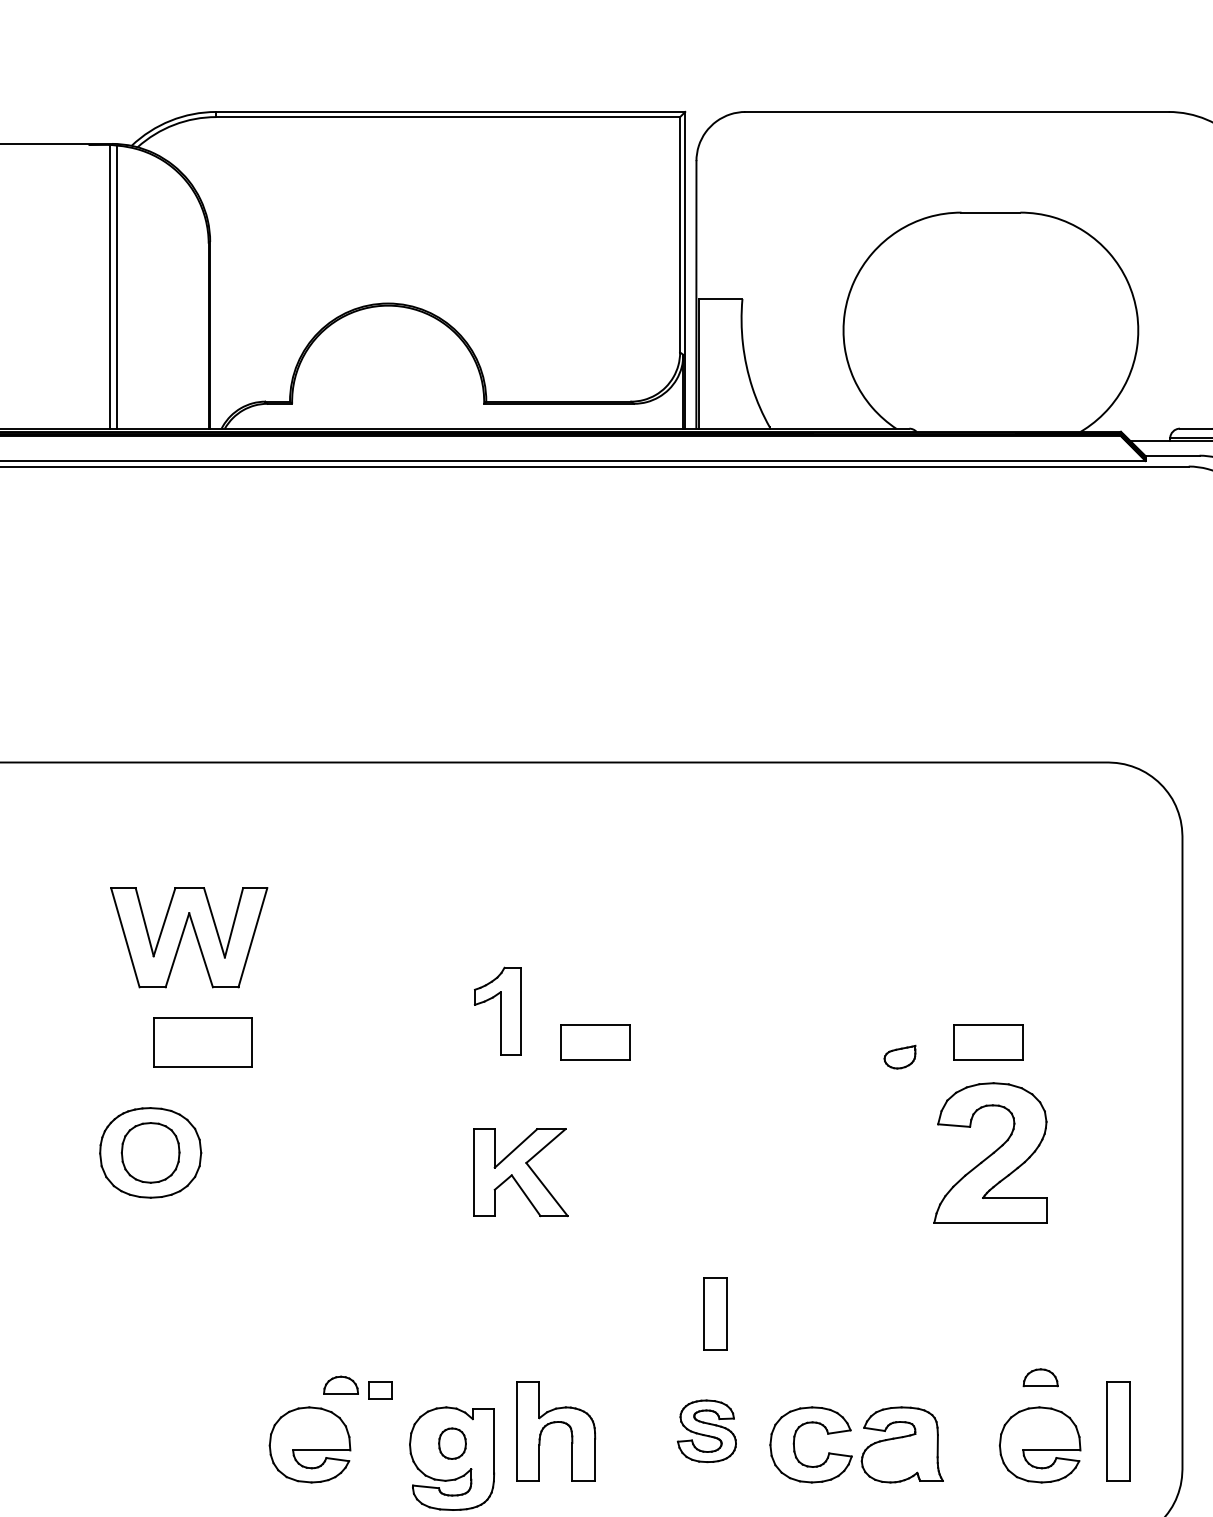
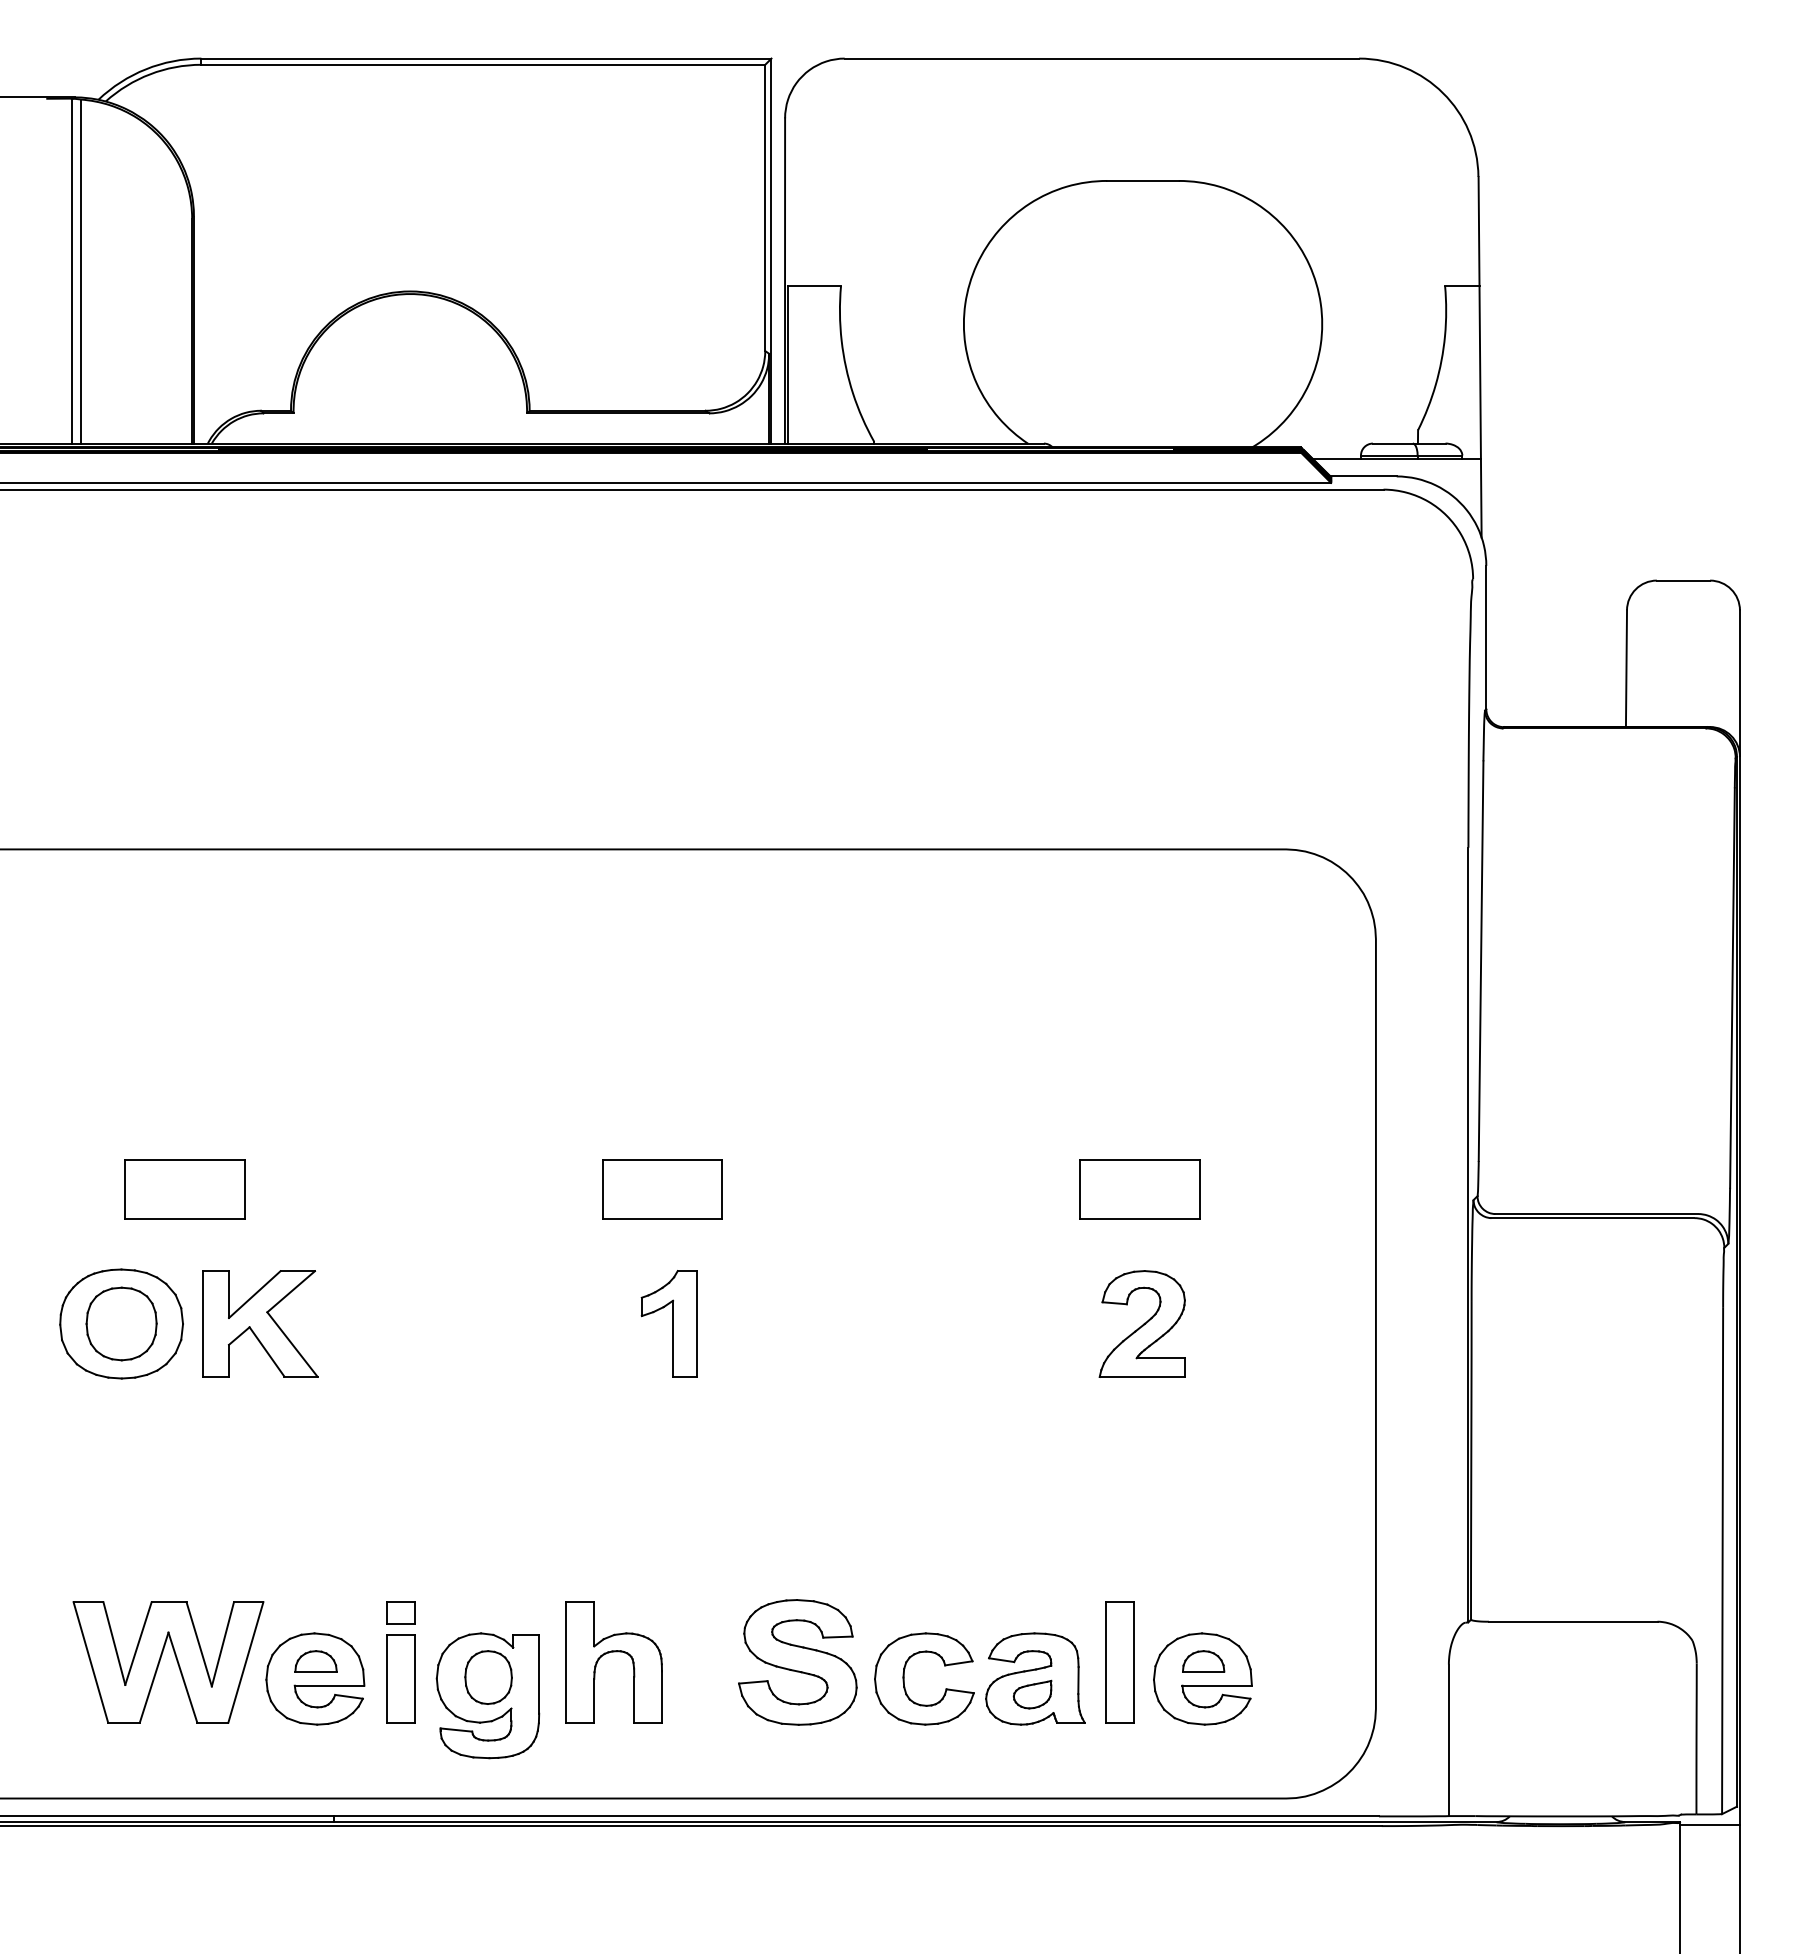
part: (183, 934) -> (161, 1658), moved
part: (496, 1010) -> (668, 1323), moved
part: (595, 1042) -> (662, 1189), size x1.43
part: (987, 1042) -> (1139, 1189), size x1.43
part: (899, 1057) -> (1032, 1694), moved
part: (989, 1152) -> (1141, 1323), size x0.62
part: (520, 1172) -> (260, 1323), moved
part: (714, 1313) -> (400, 1678), moved
part: (1040, 1377) -> (1203, 1661), moved
part: (340, 1385) -> (315, 1661), moved
part: (706, 1431) -> (797, 1662), size x1.67
part: (1117, 1431) -> (1119, 1662), moved
part: (452, 1443) -> (488, 1677), size x1.43

